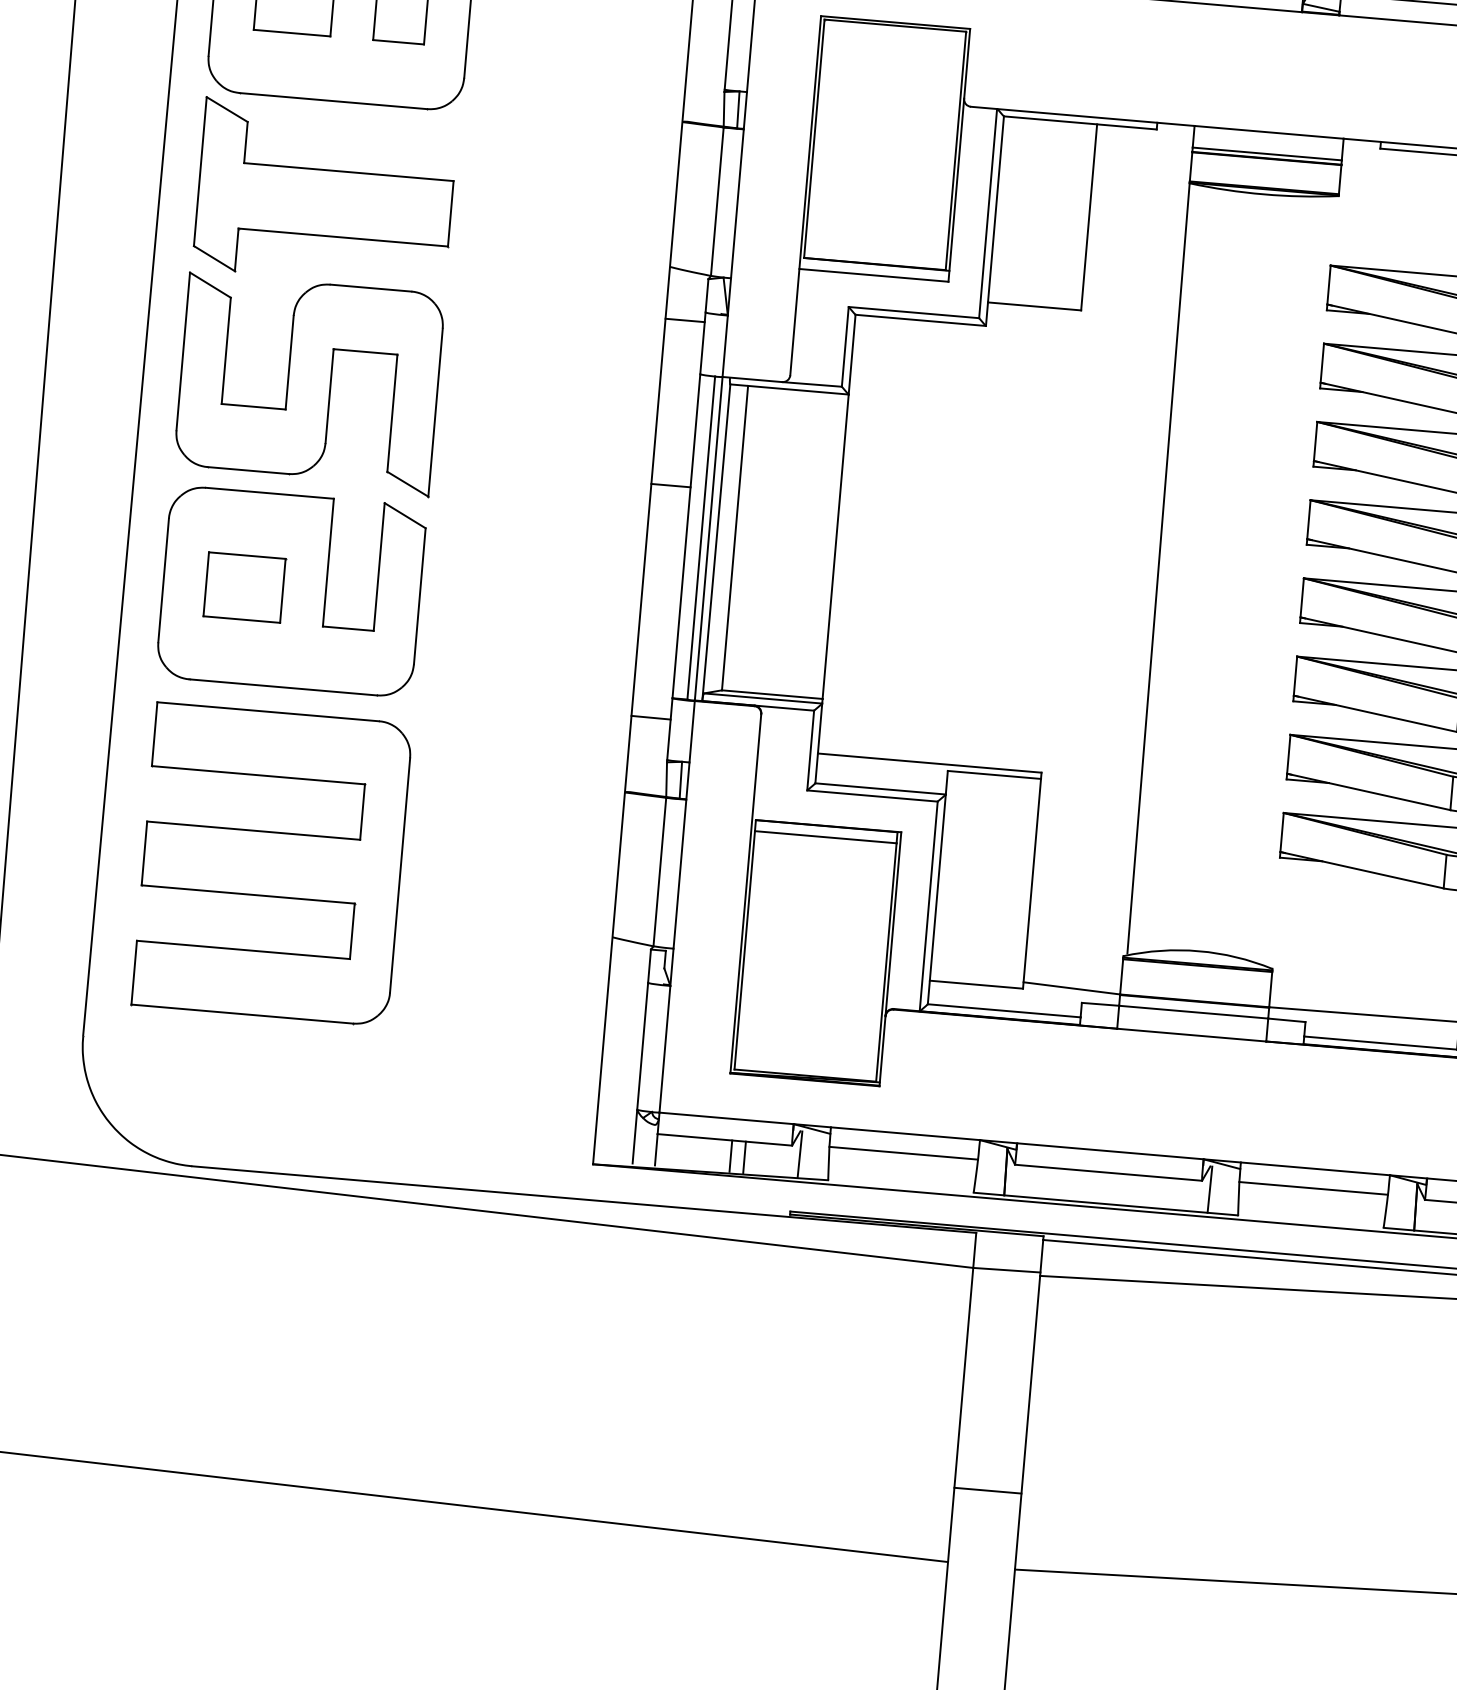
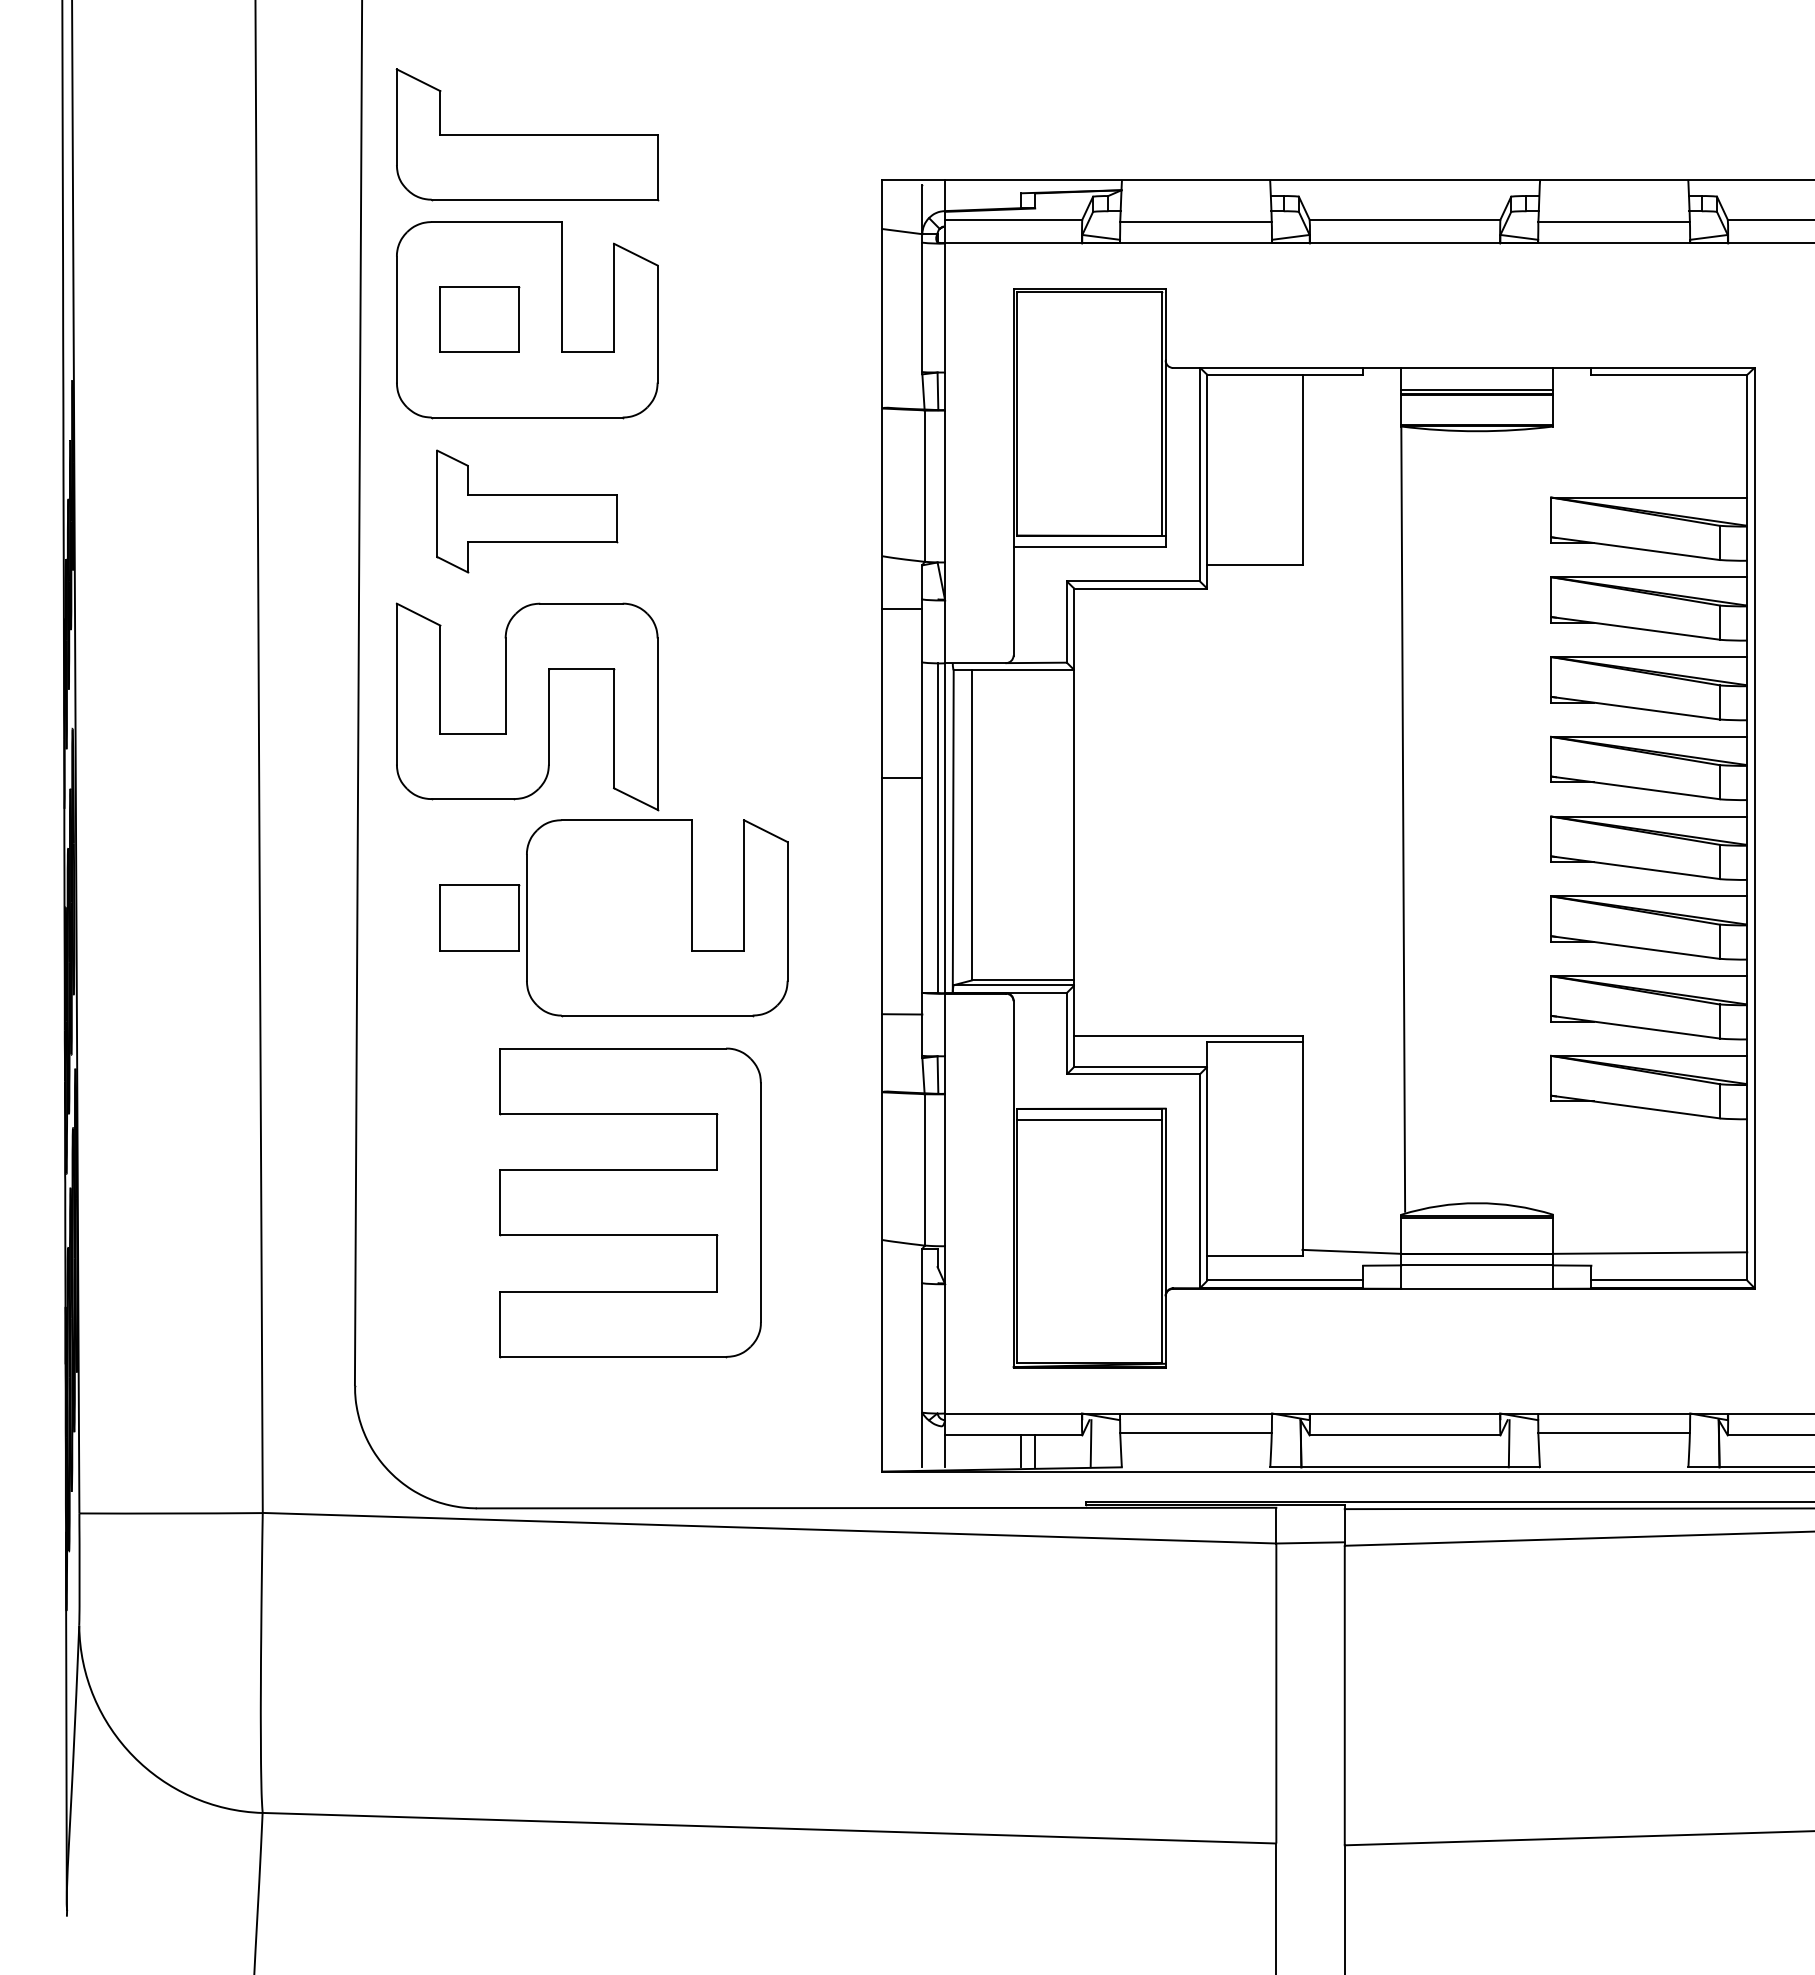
part: (325, 193) -> (527, 511), size x0.7
part: (291, 592) -> (657, 918), moved
part: (272, 864) -> (630, 1202), moved
line: (987, 1490) -> (1310, 1767), removed

